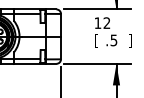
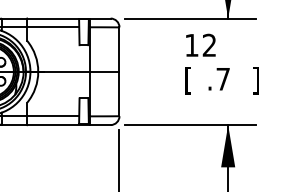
text: (113, 40) -> (222, 79), .5 -> .7

